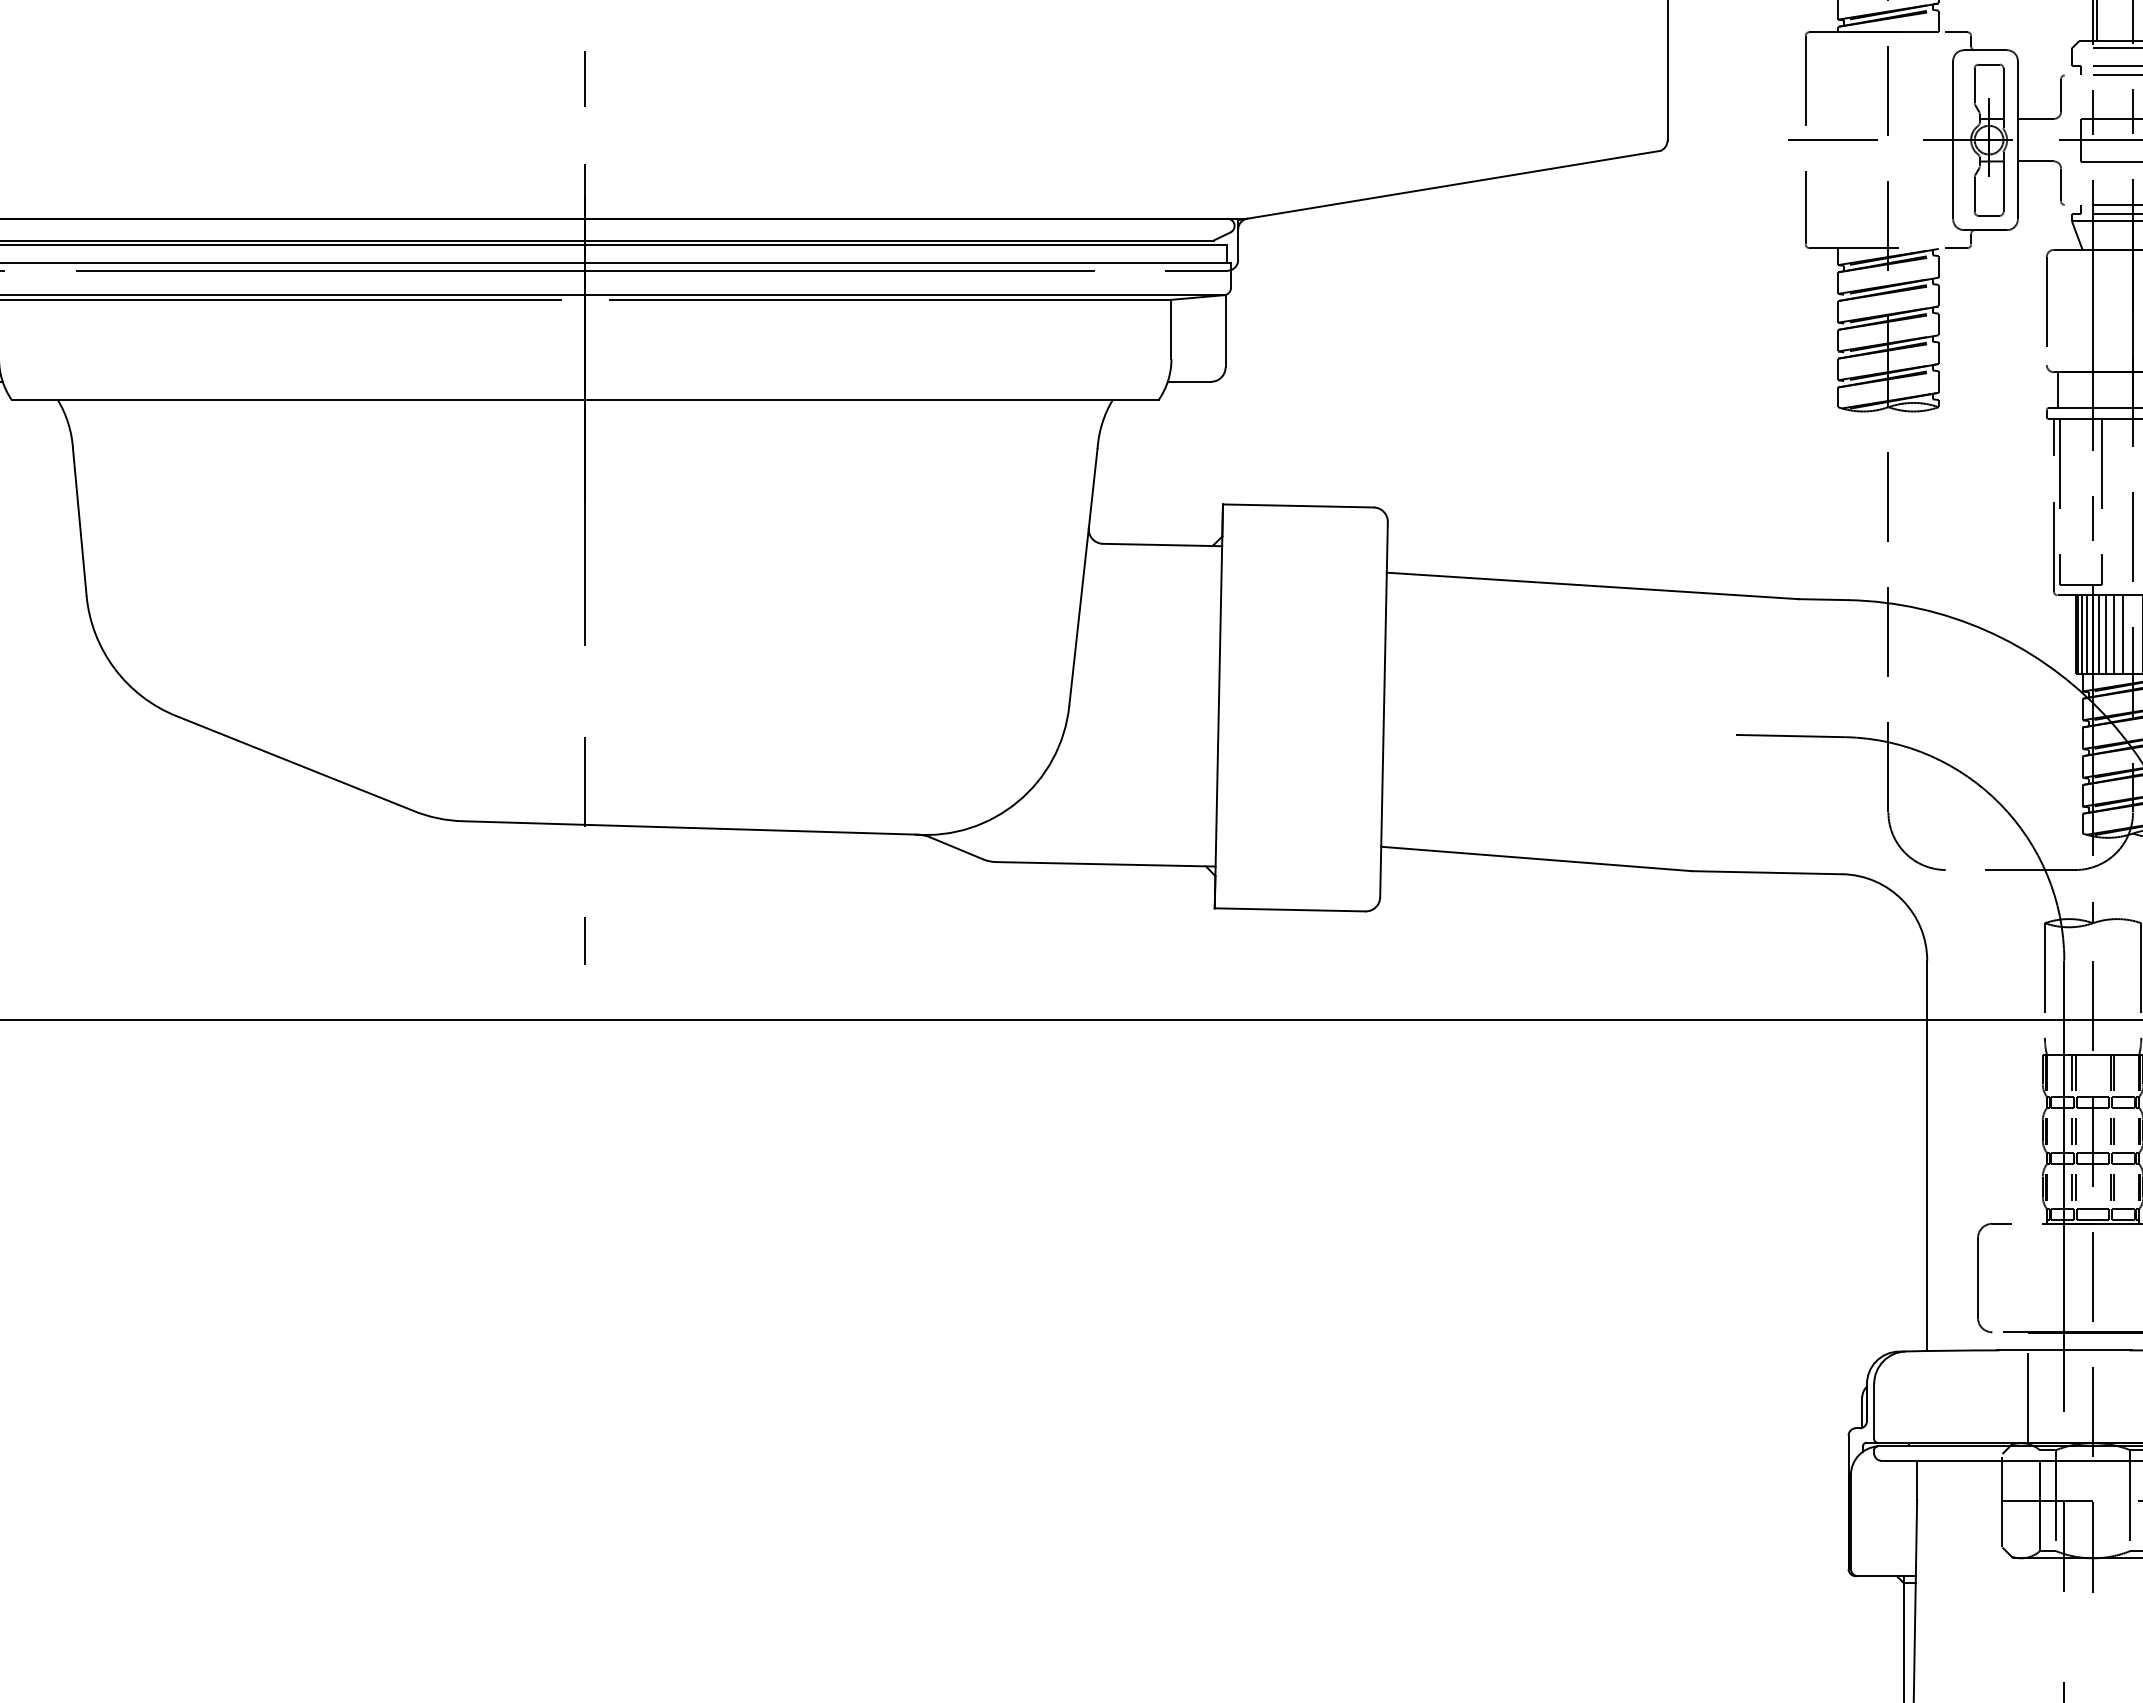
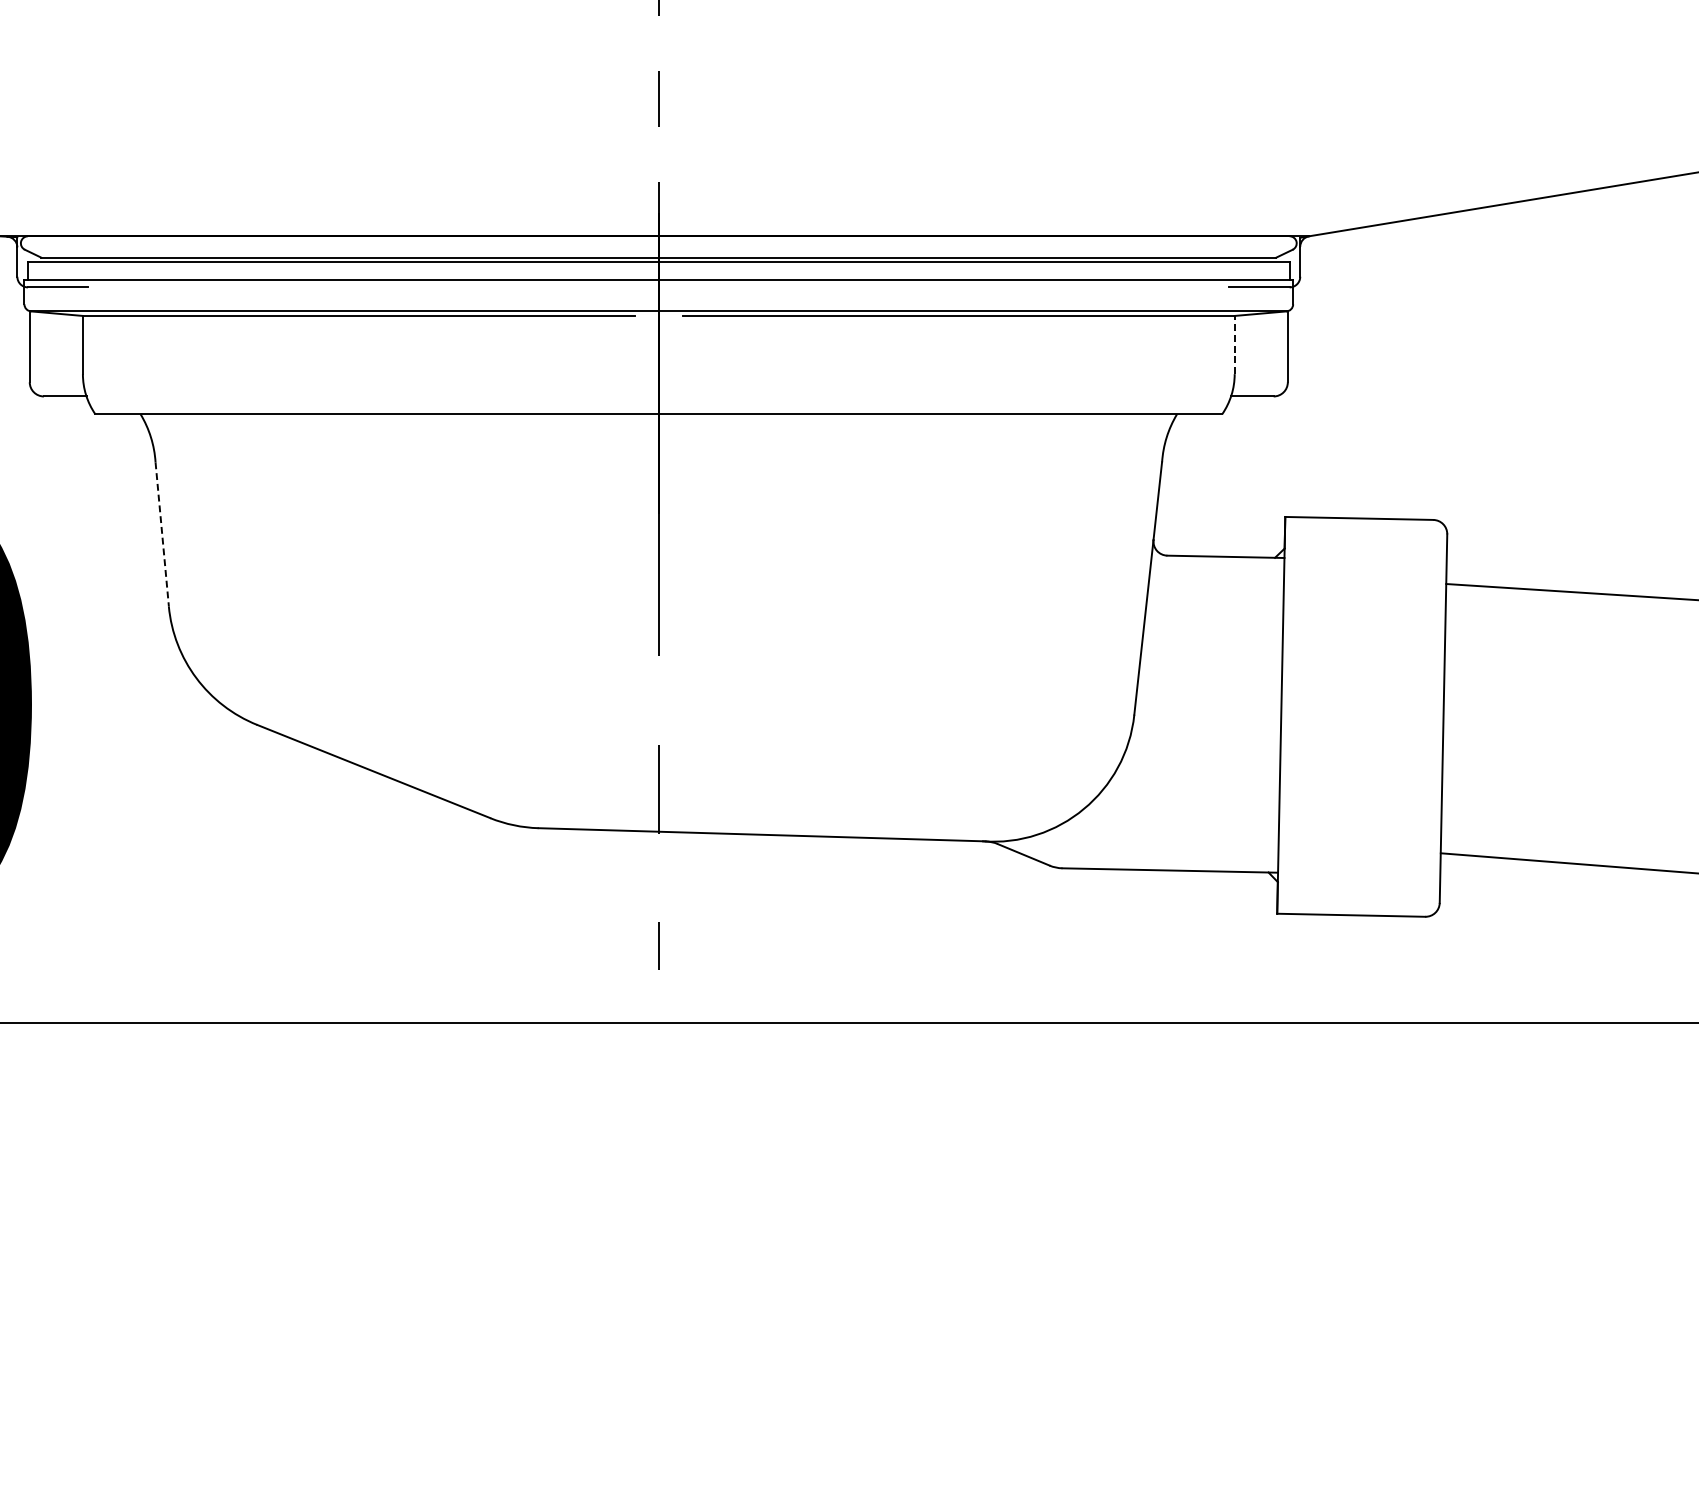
line: (584, 270) -> (658, 287), removed
line: (1171, 329) -> (1234, 345), solid -> dashed
line: (79, 522) -> (161, 534), solid -> dashed

